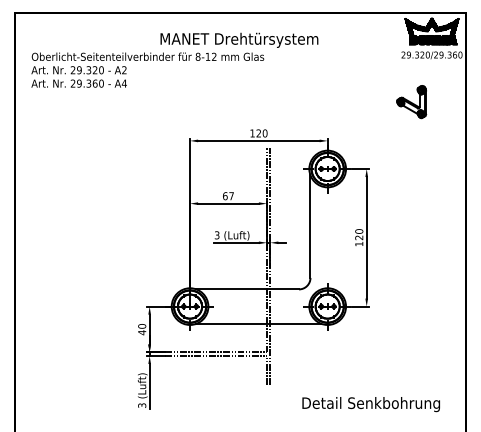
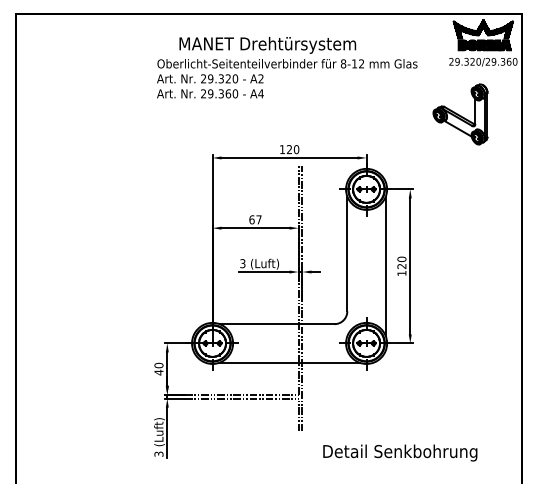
text: (148, 69) -> (287, 78), moved
part: (411, 102) -> (460, 114), size x1.67
line: (344, 237) -> (385, 266), added
text: (371, 404) -> (400, 452), moved

